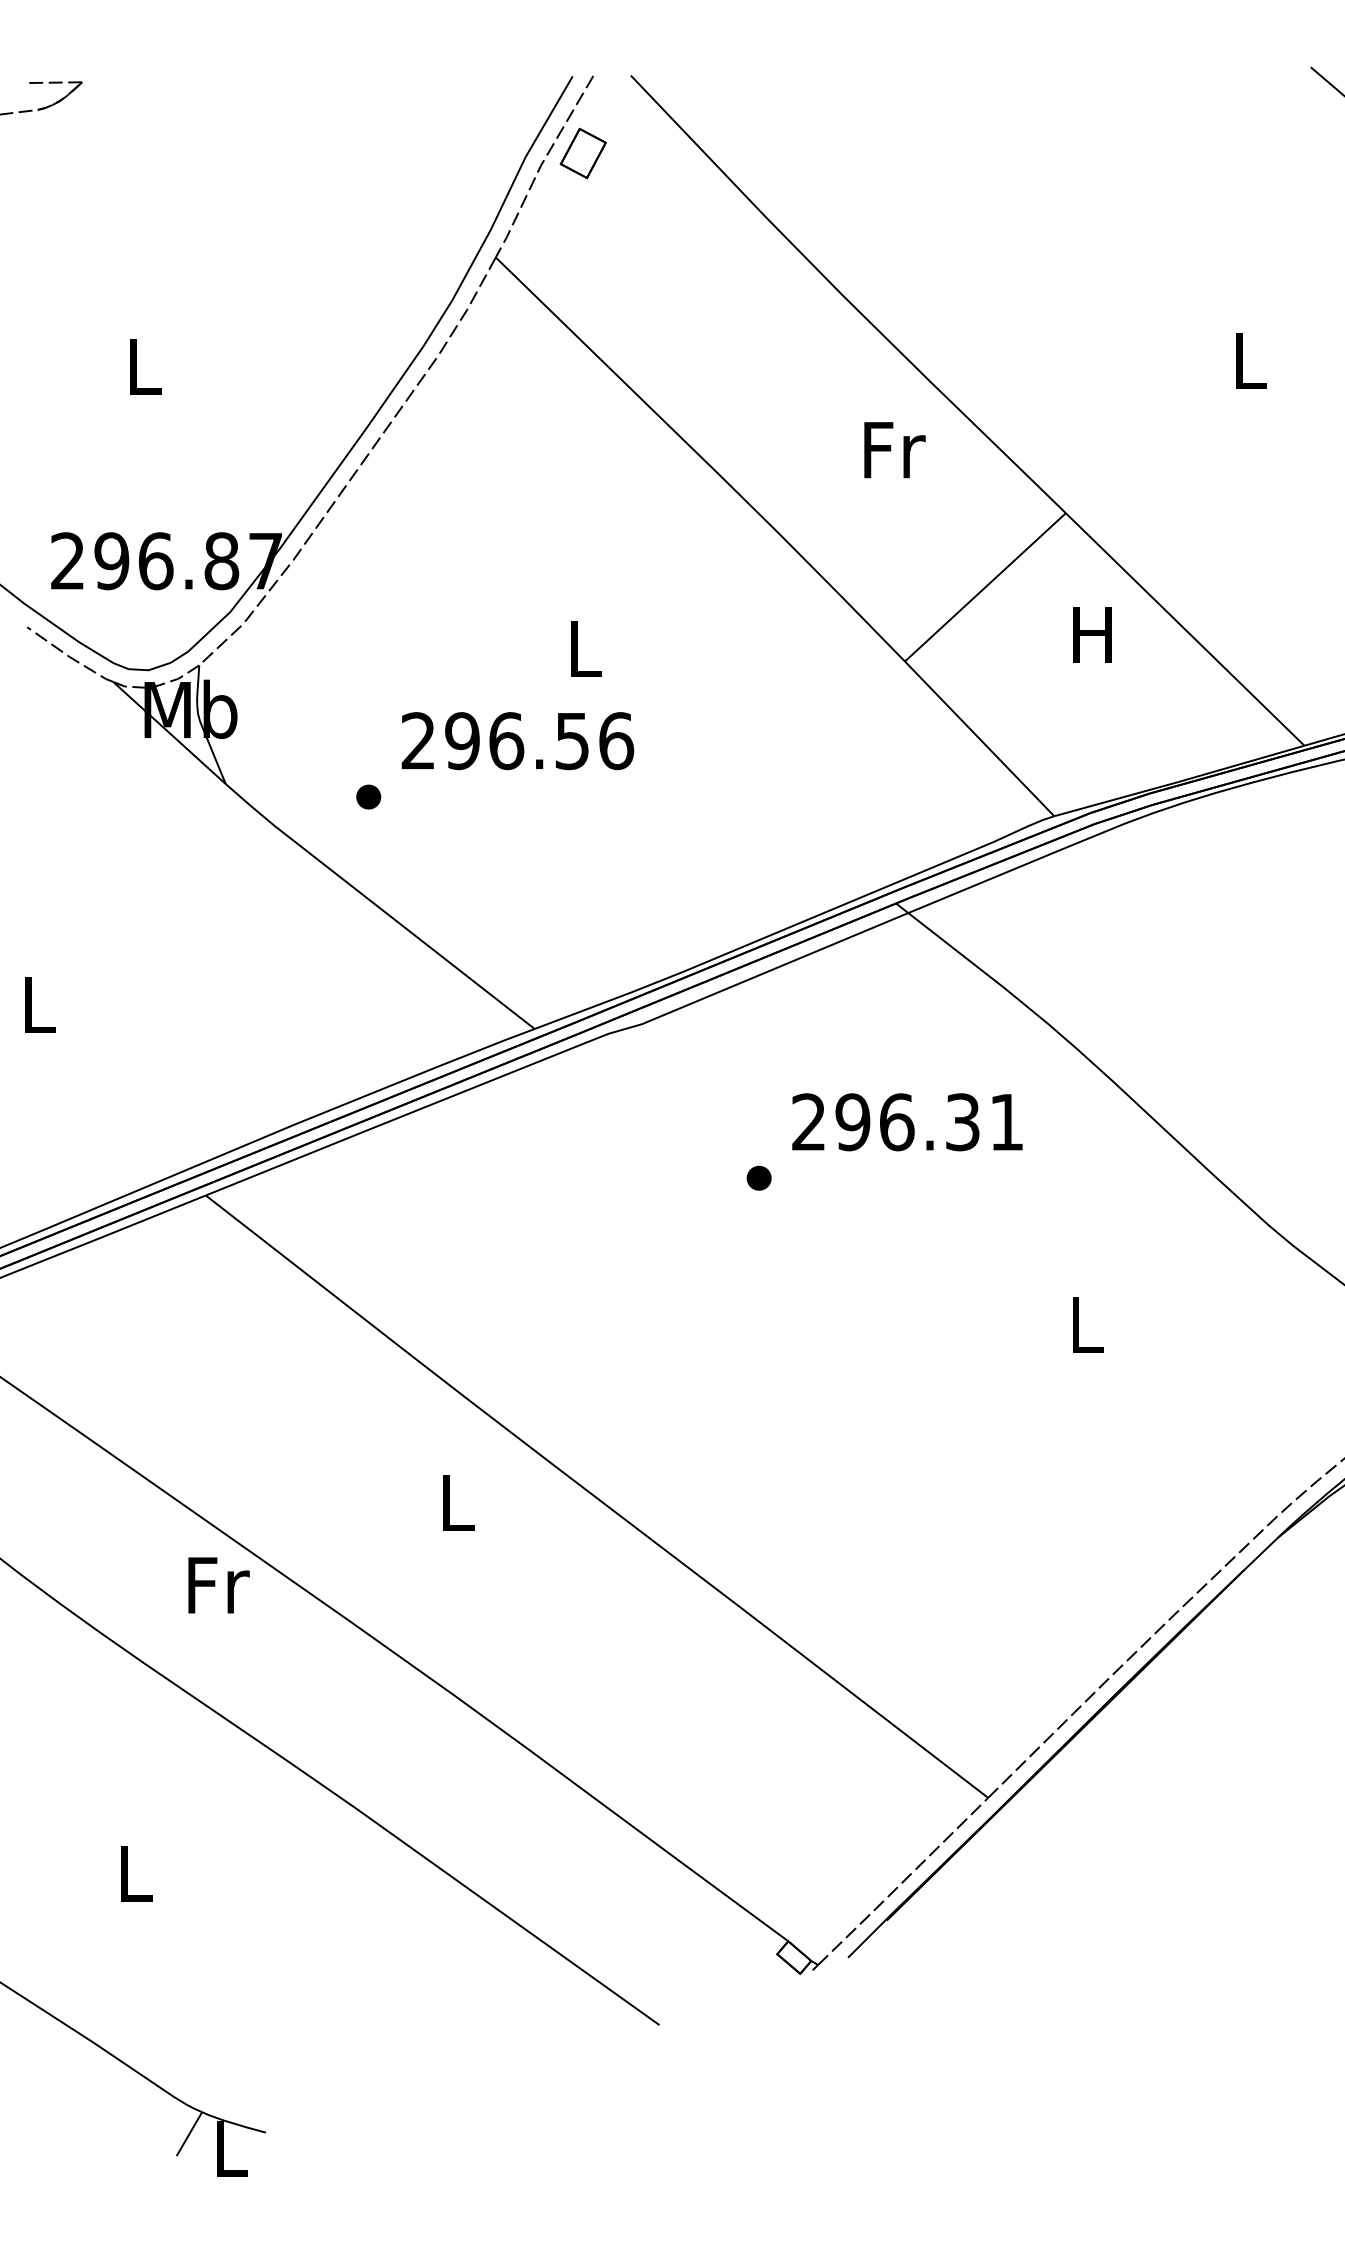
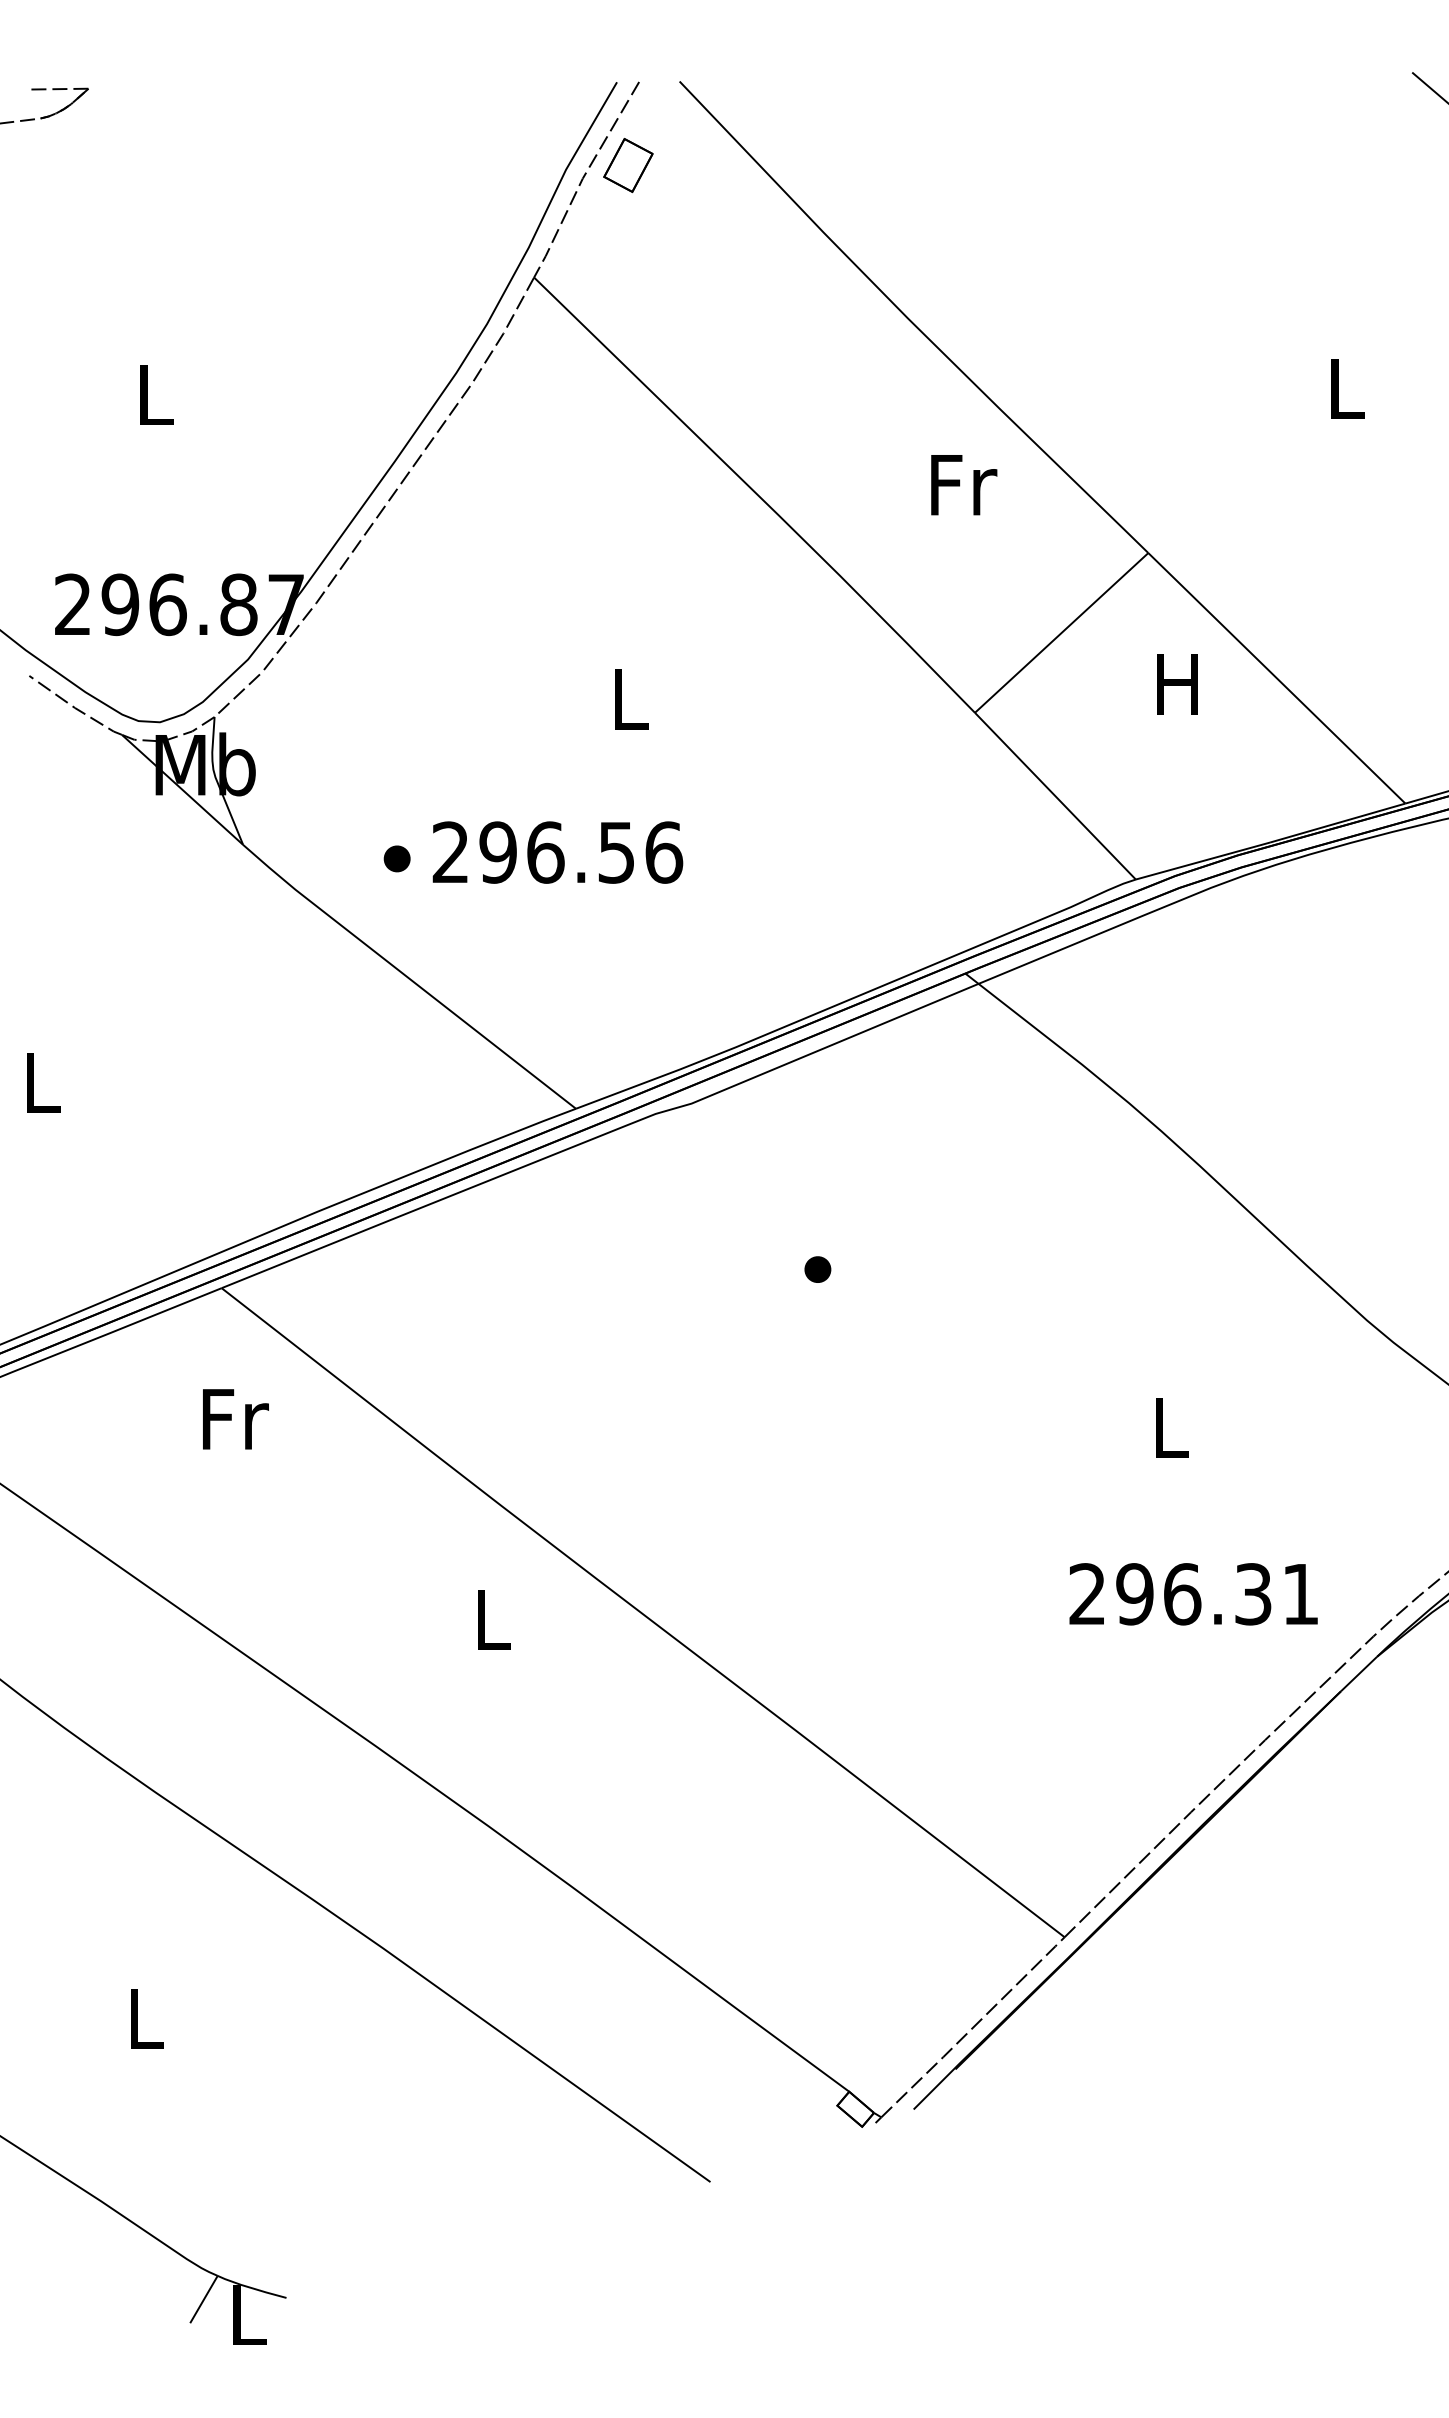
text: (517, 741) -> (557, 852), moved
text: (907, 1122) -> (1193, 1594), moved
text: (218, 1585) -> (235, 1419), moved

